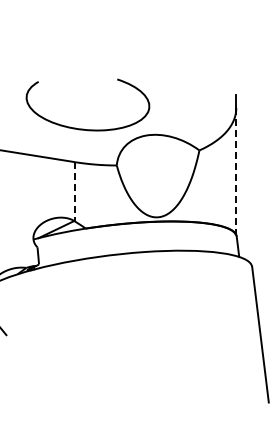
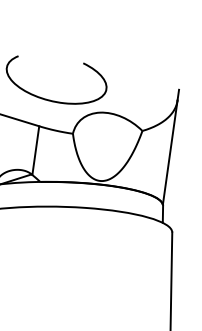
line: (236, 171) -> (170, 152), dashed -> solid
line: (75, 191) -> (36, 150), dashed -> solid

